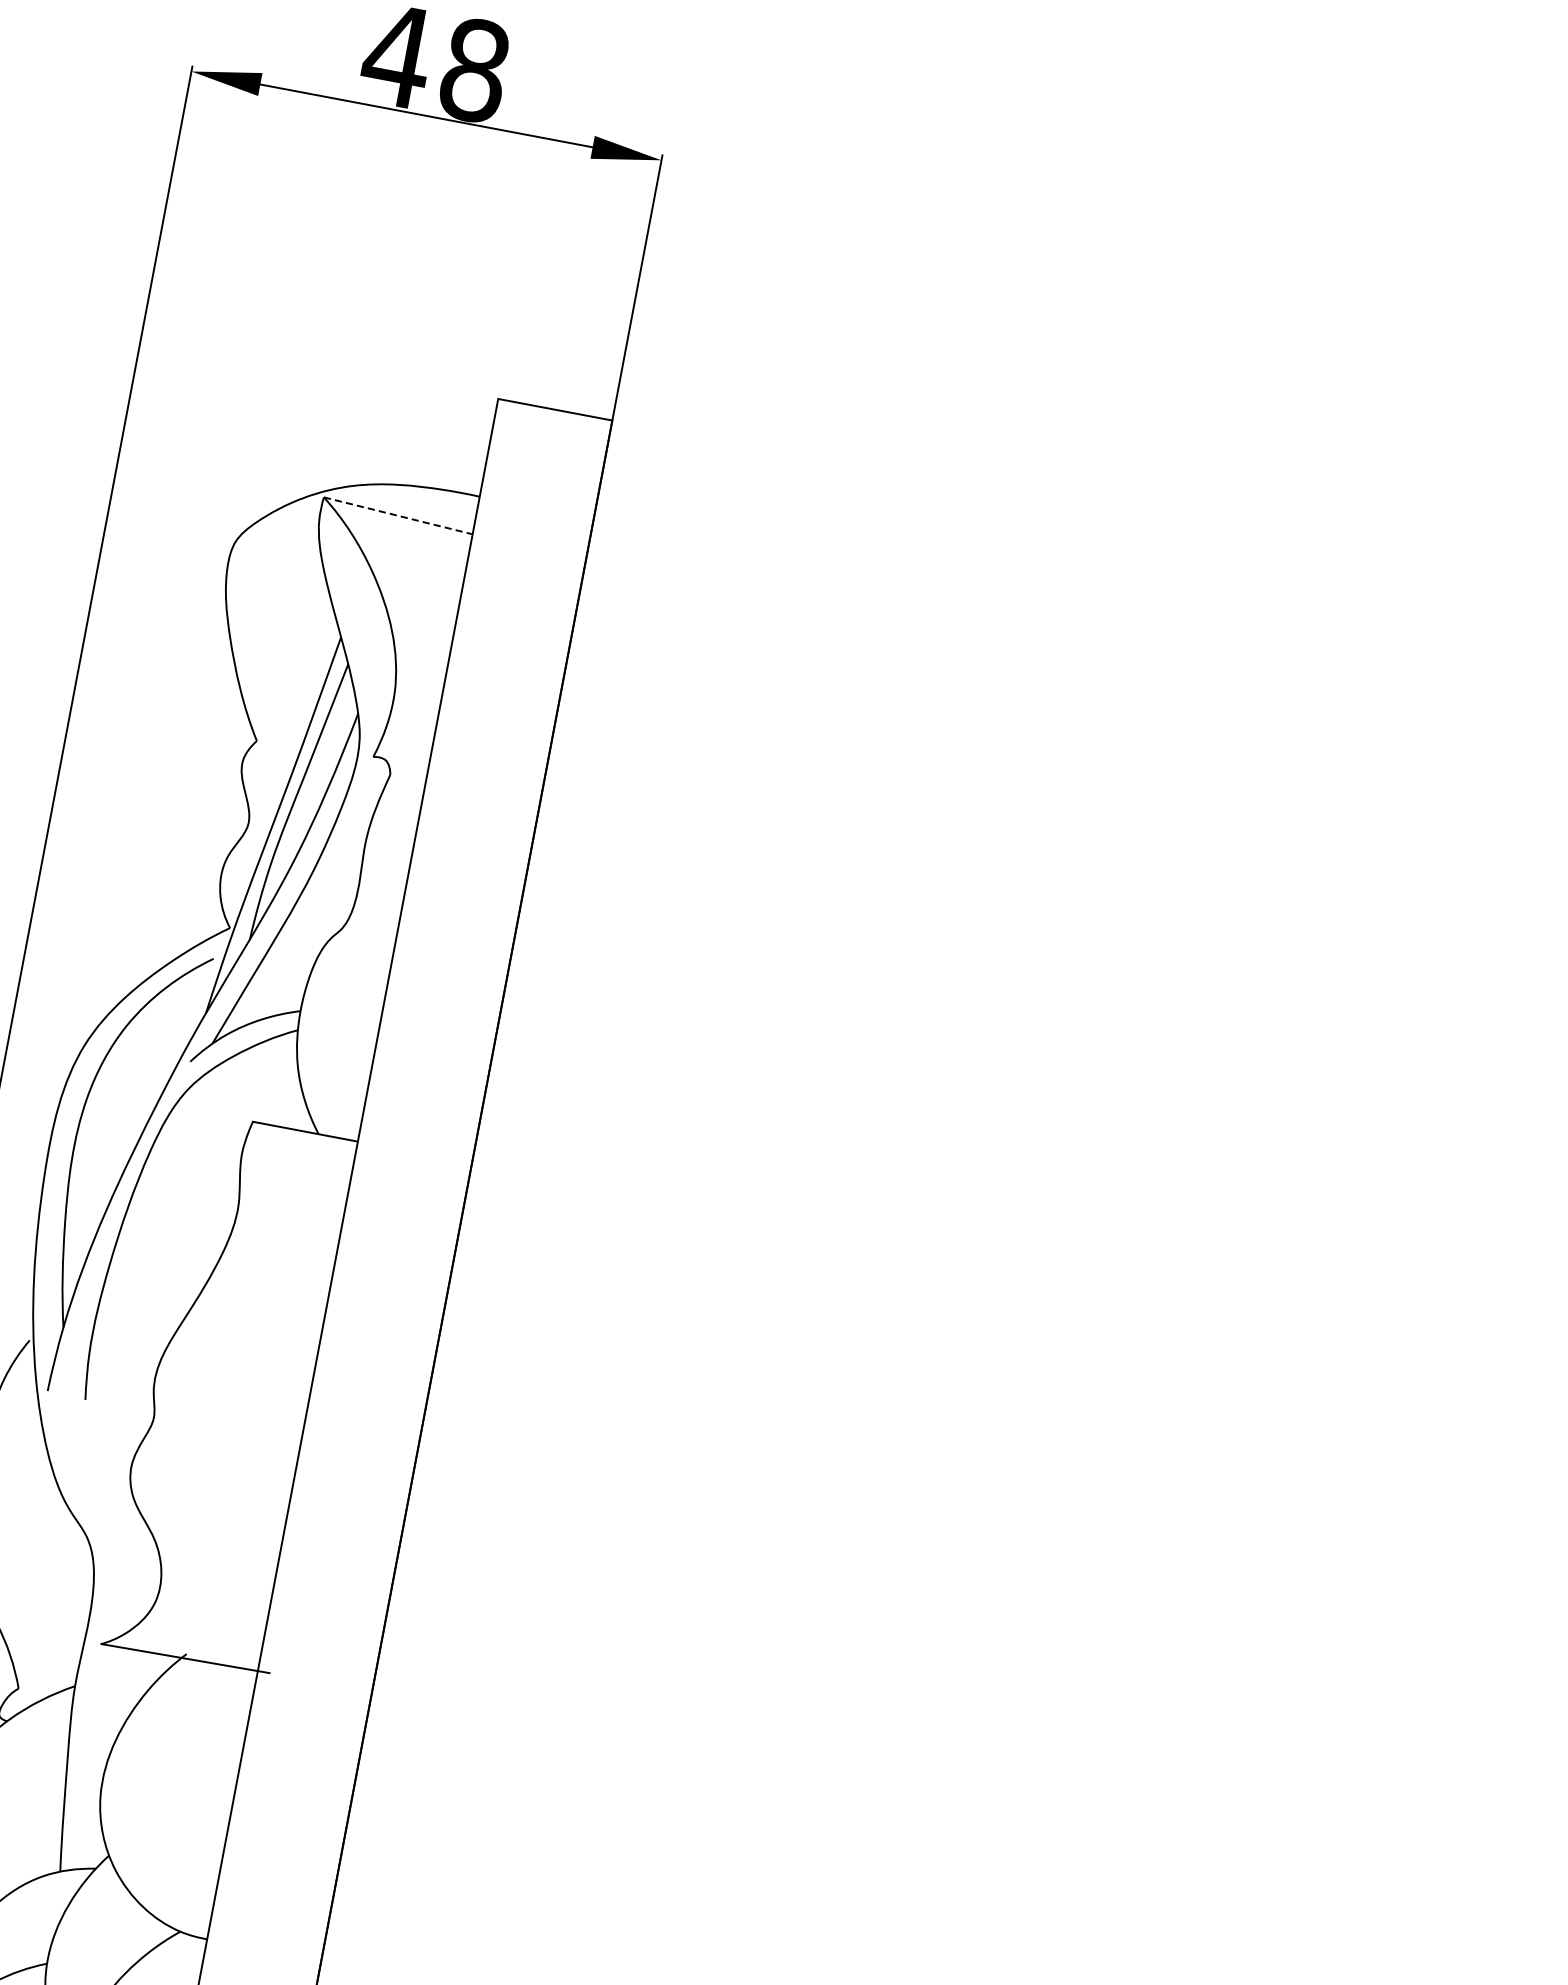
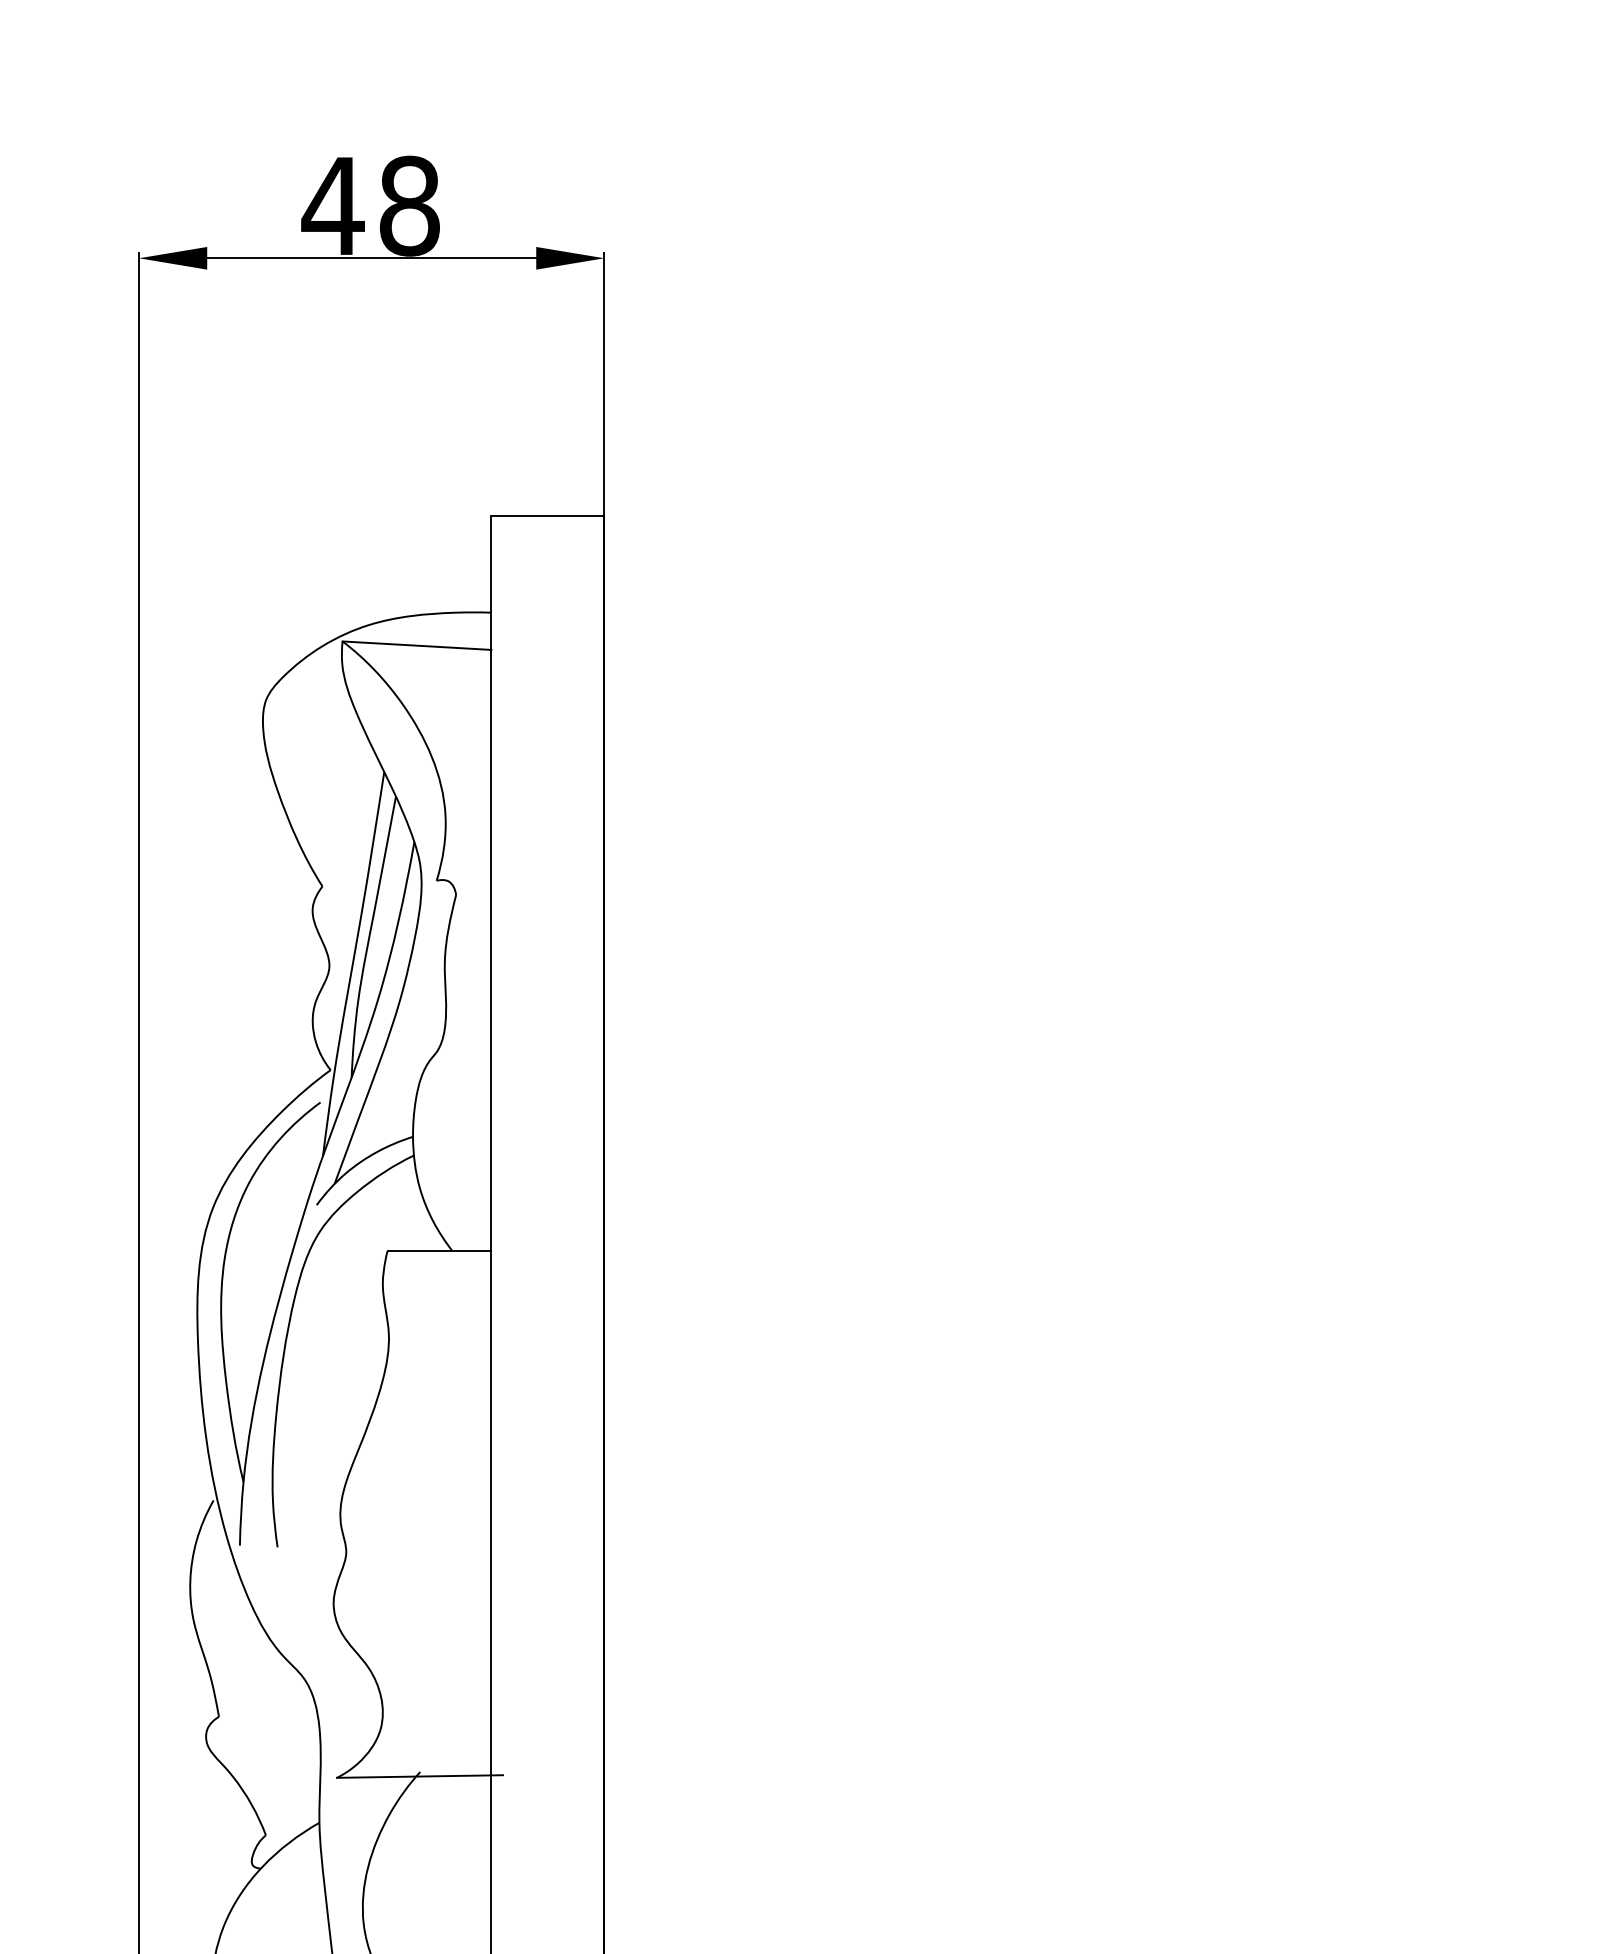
line: (398, 515) -> (417, 645), dashed -> solid

